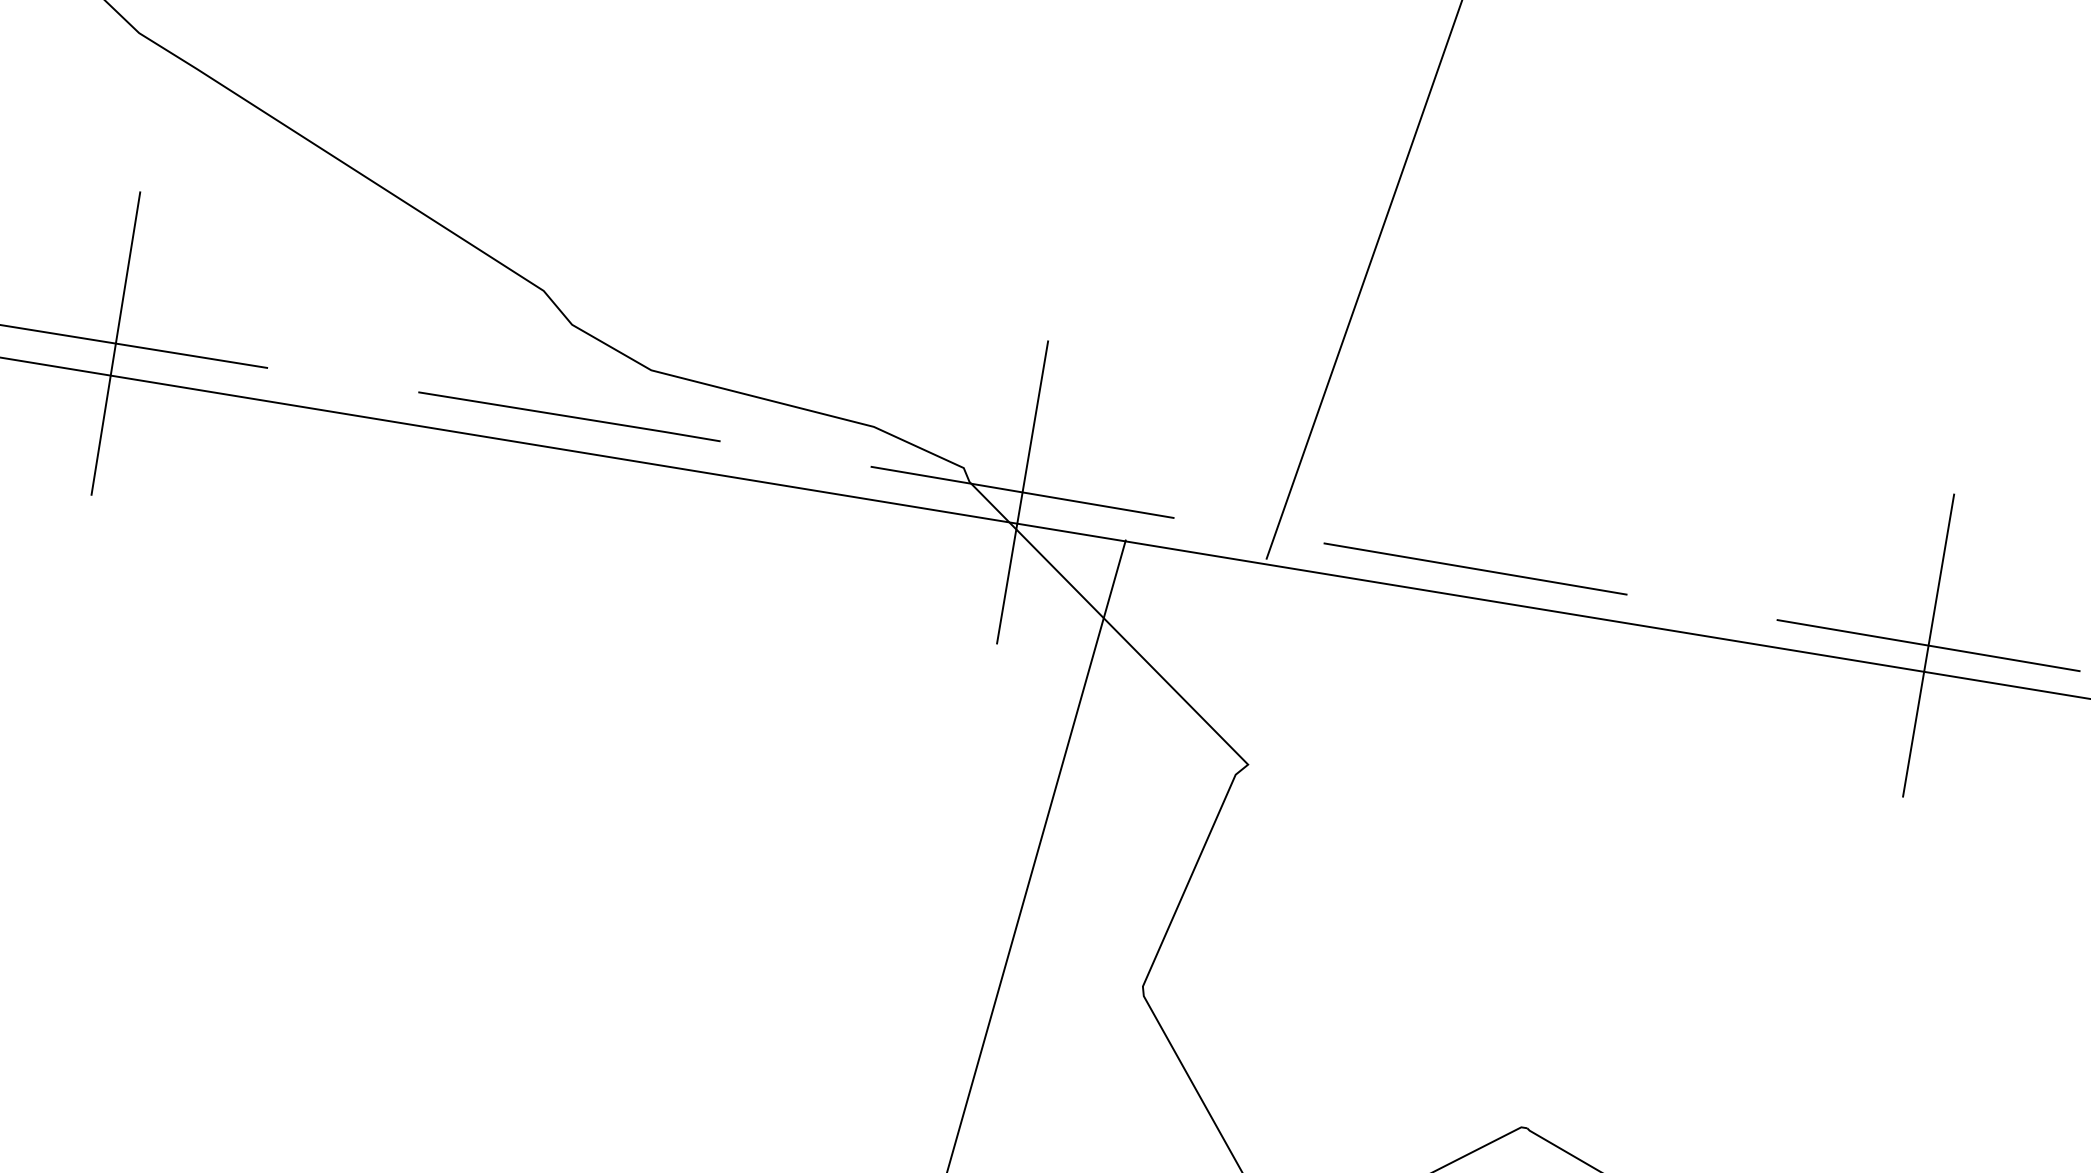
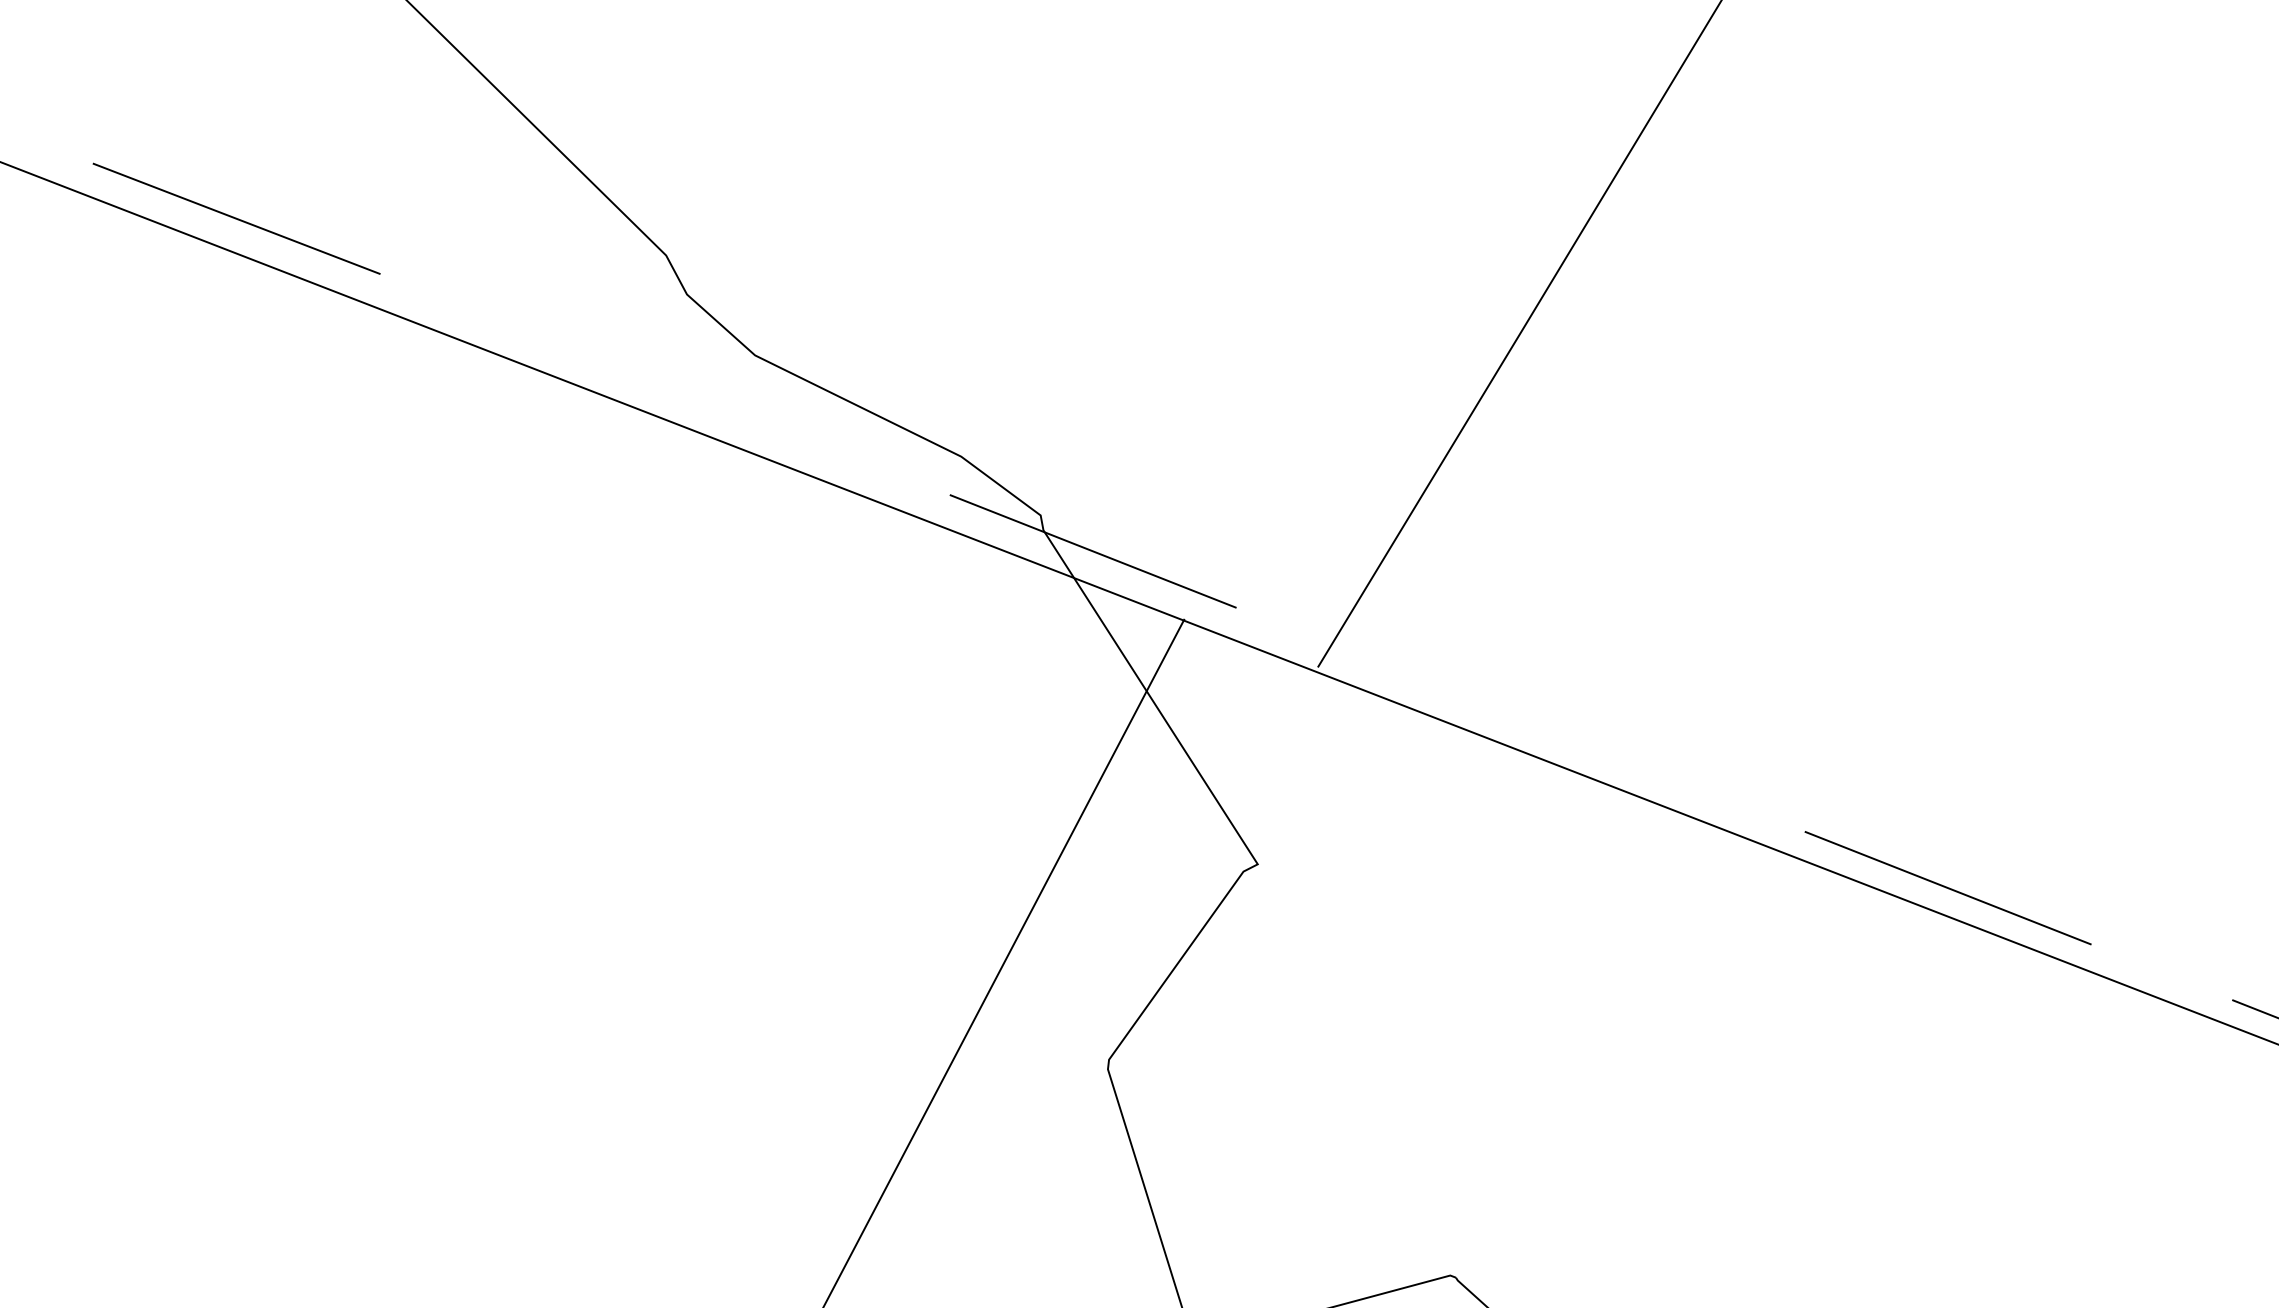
line: (115, 343) -> (236, 218), removed
line: (569, 416) -> (665, 383), removed
line: (1022, 491) -> (1093, 550), removed
line: (1475, 568) -> (1520, 719), removed
line: (1928, 644) -> (1948, 887), removed

